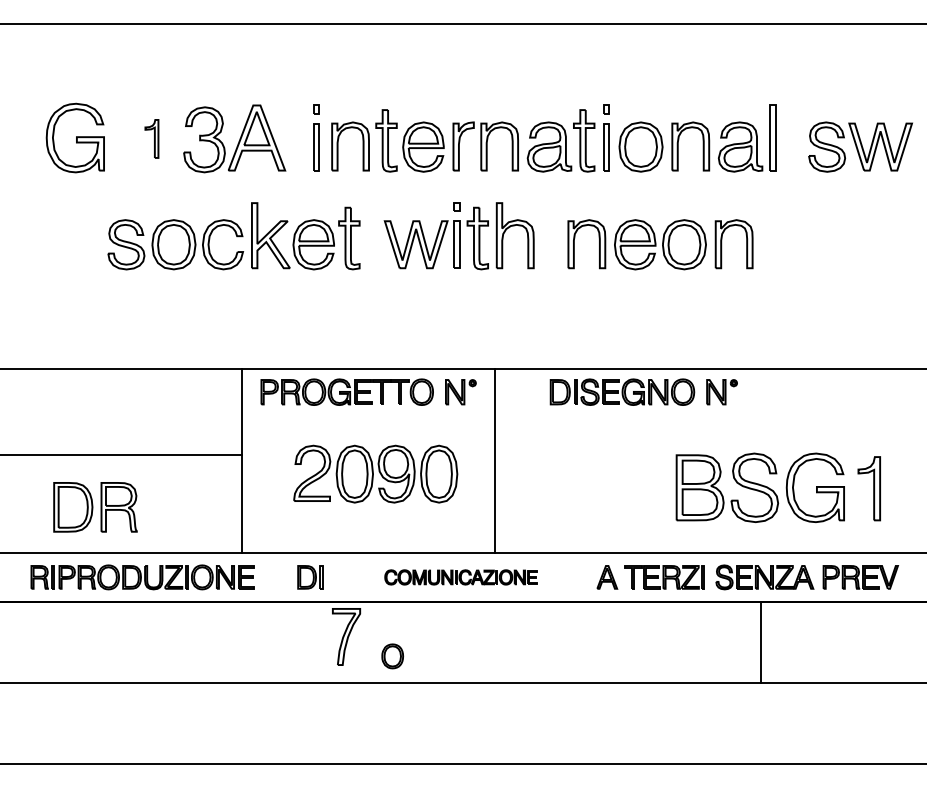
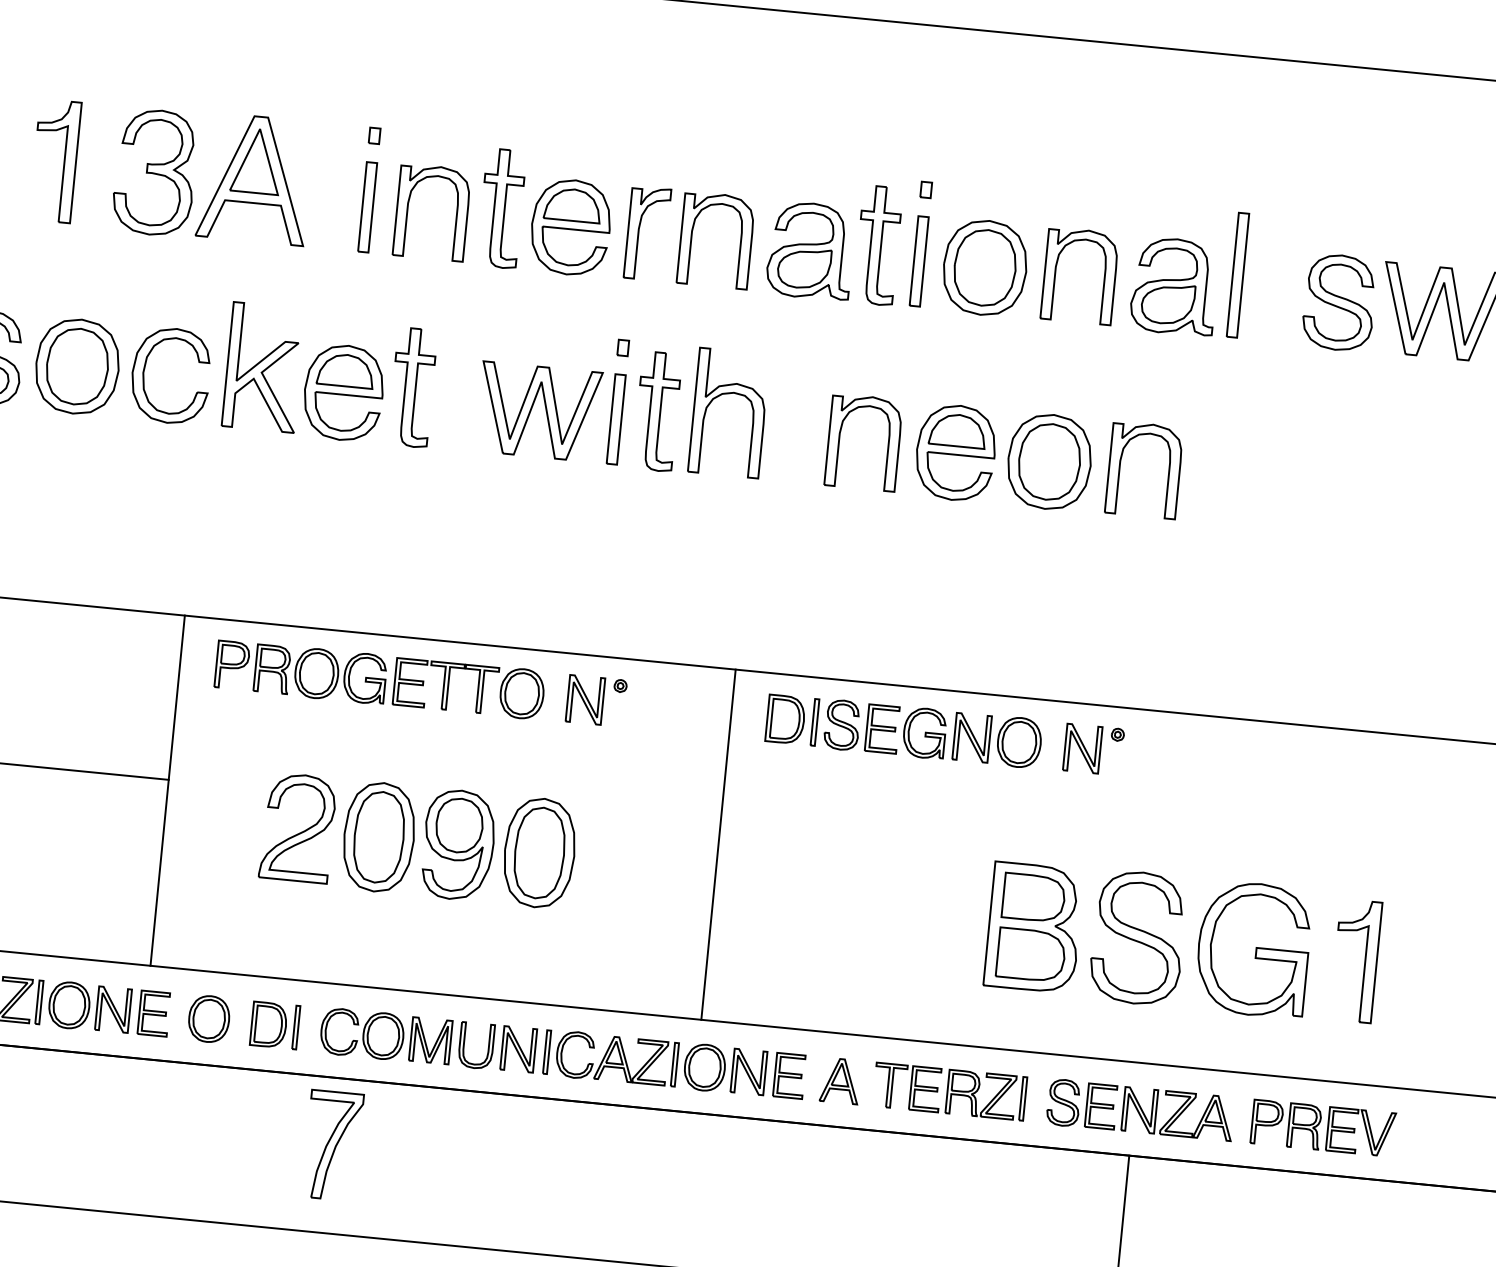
part: (151, 138) -> (54, 160), size x1.67
line: (494, 460) -> (718, 844), moved
part: (460, 577) -> (561, 1053), size x1.67
part: (392, 656) -> (208, 1019), moved

